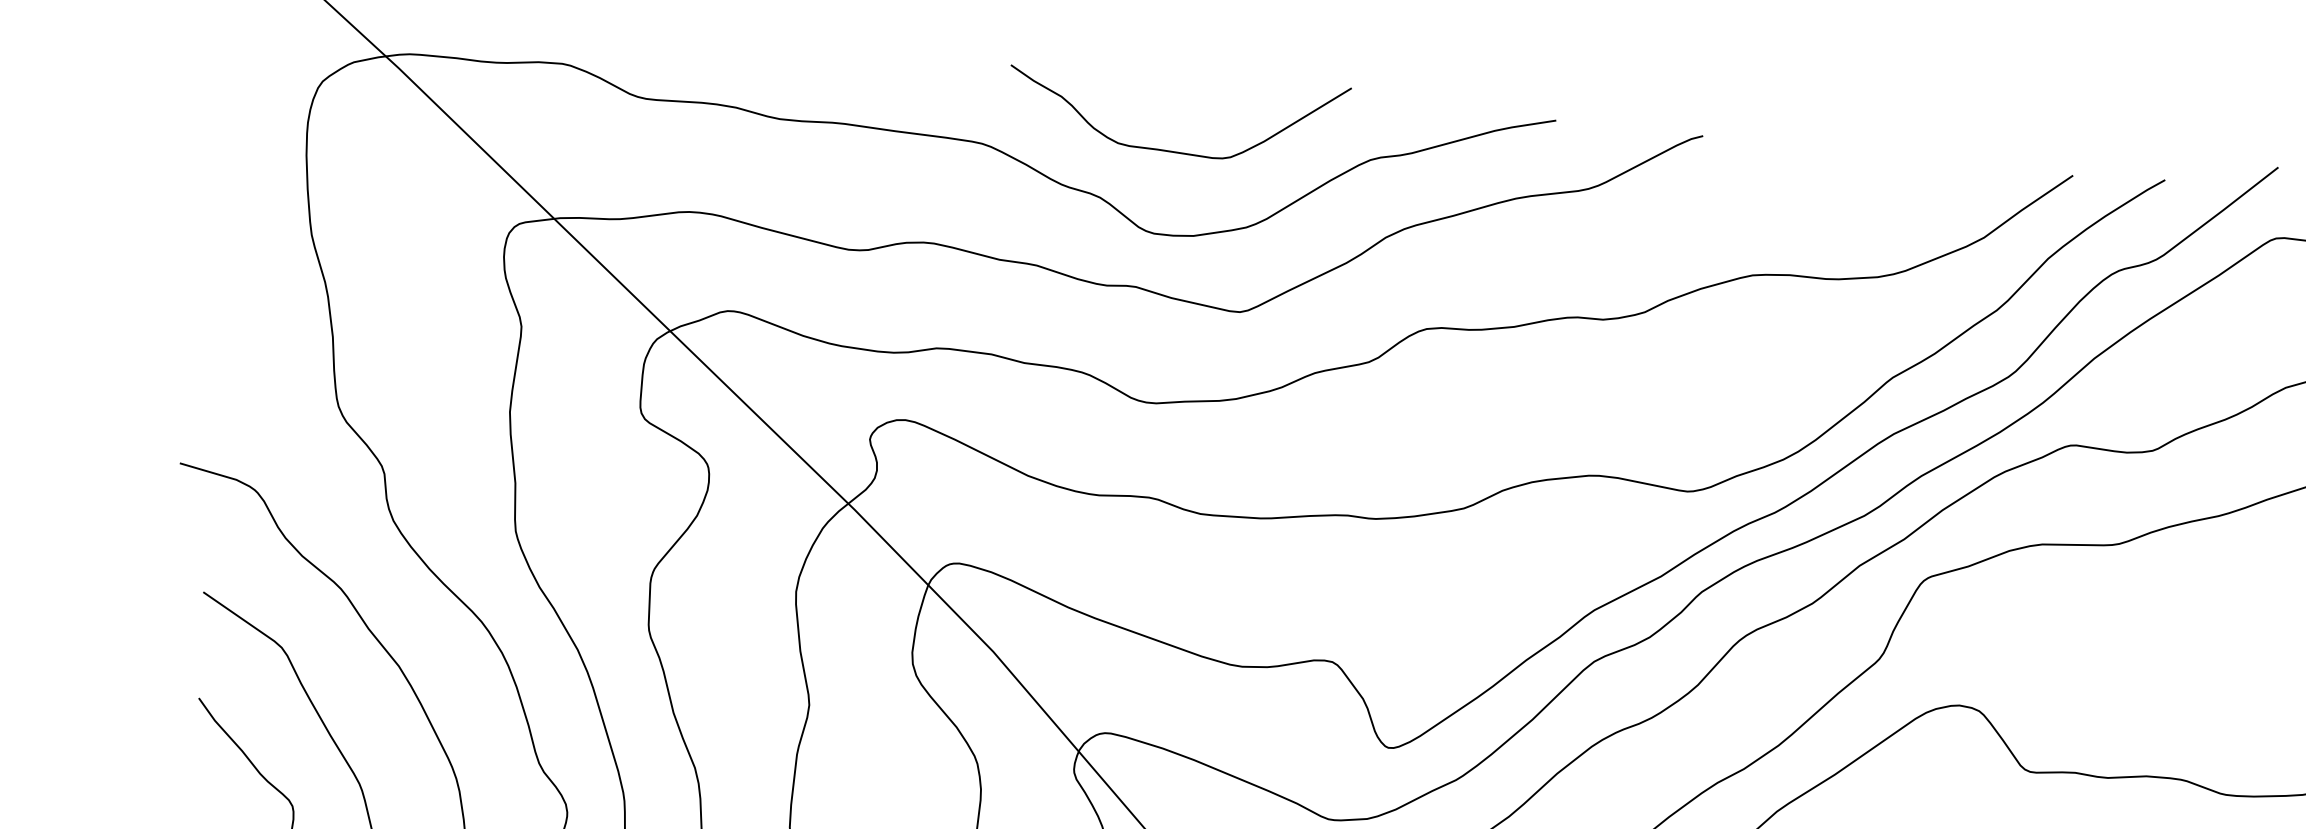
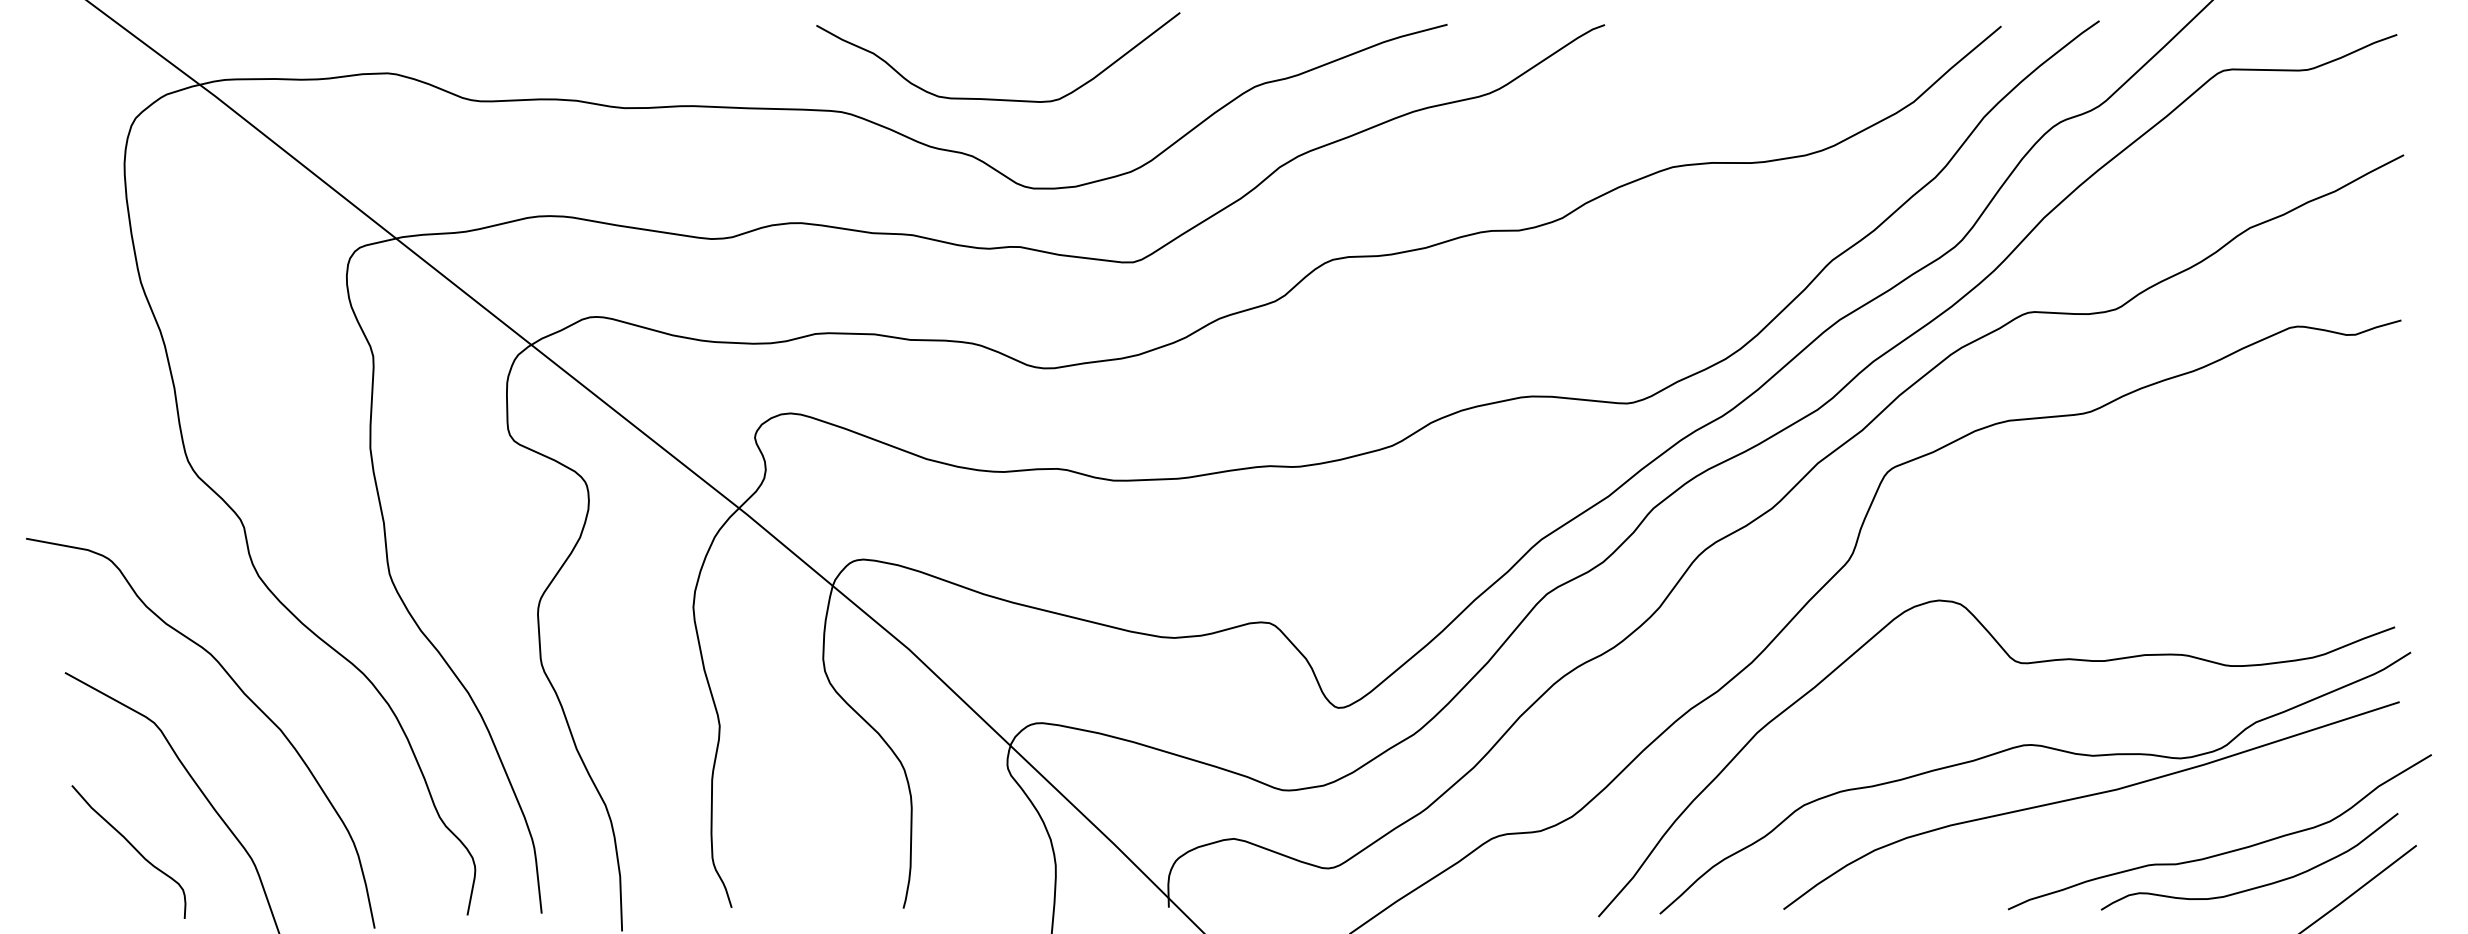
curve: (1171, 150) -> (995, 98), moved

